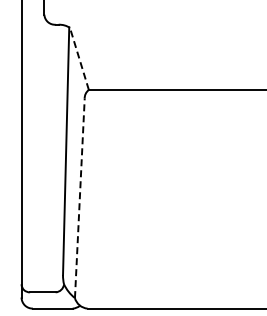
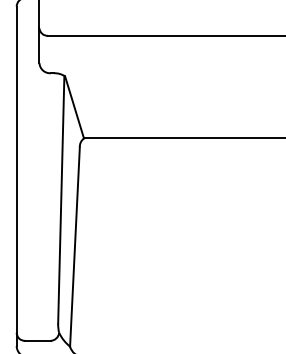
line: (79, 58) -> (74, 106), dashed -> solid
line: (79, 198) -> (74, 246), dashed -> solid

